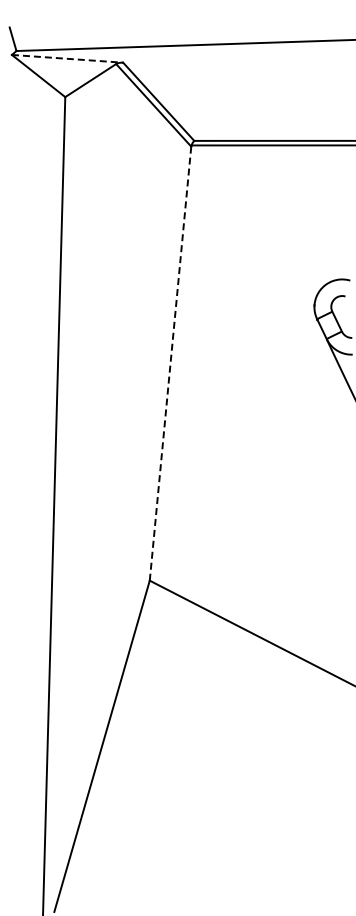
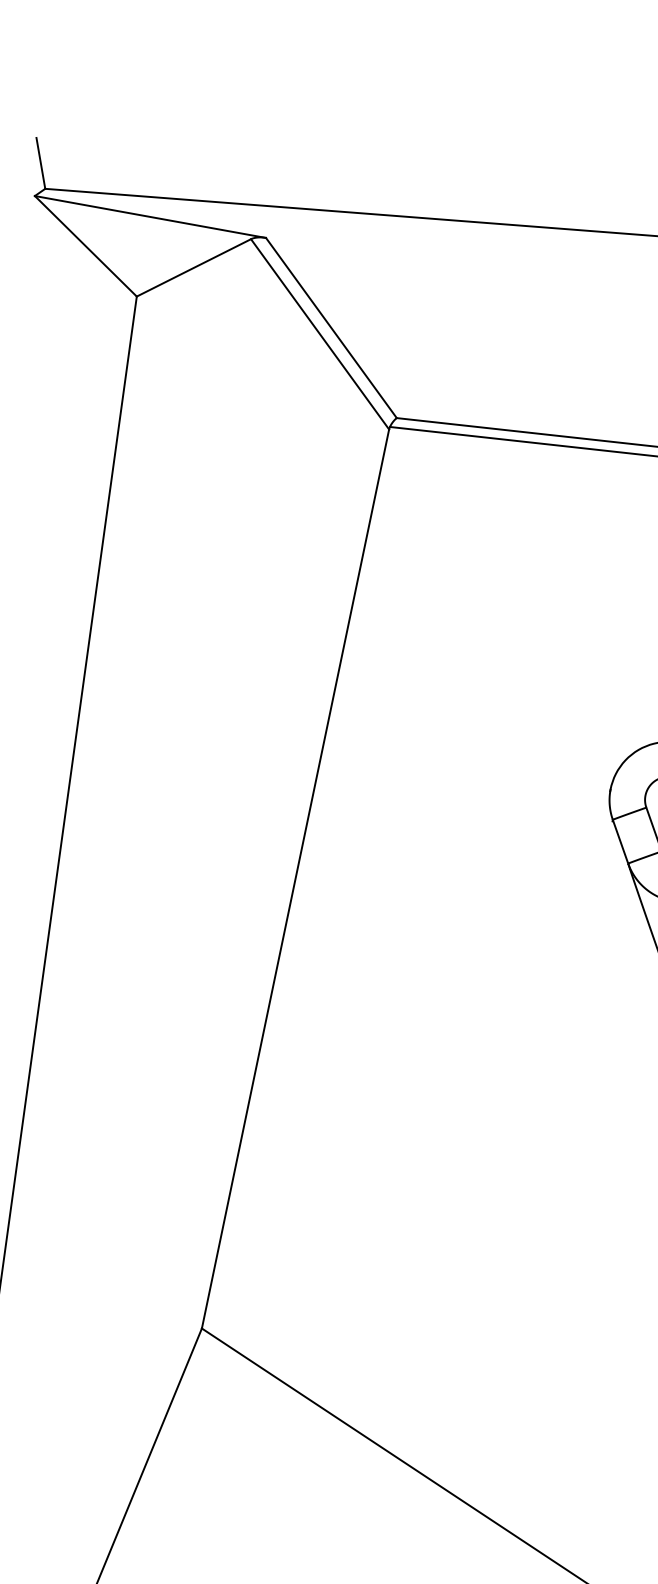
line: (67, 58) -> (150, 216), dashed -> solid
line: (170, 363) -> (295, 878), dashed -> solid

